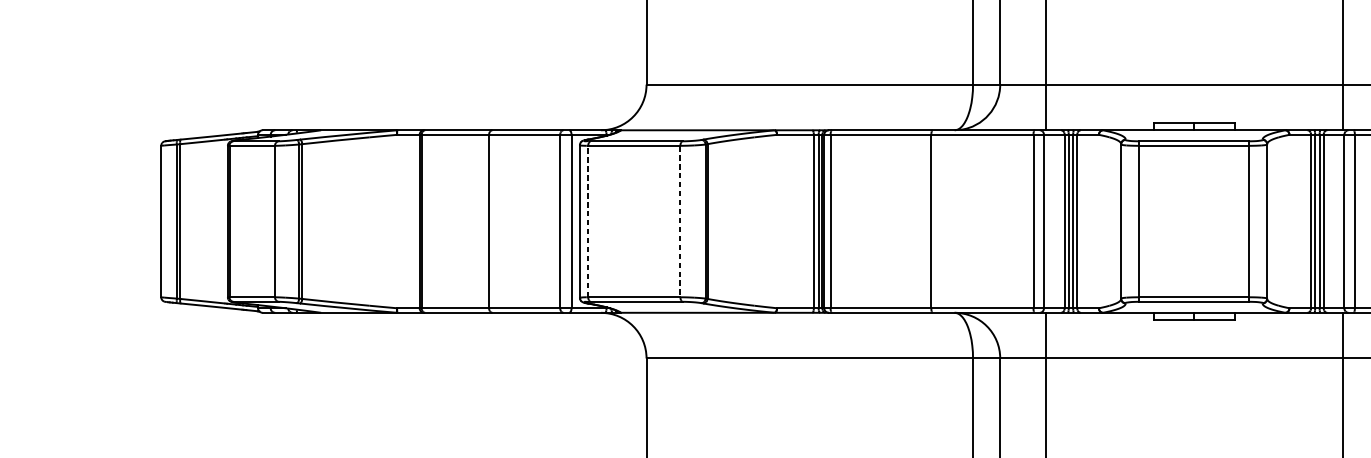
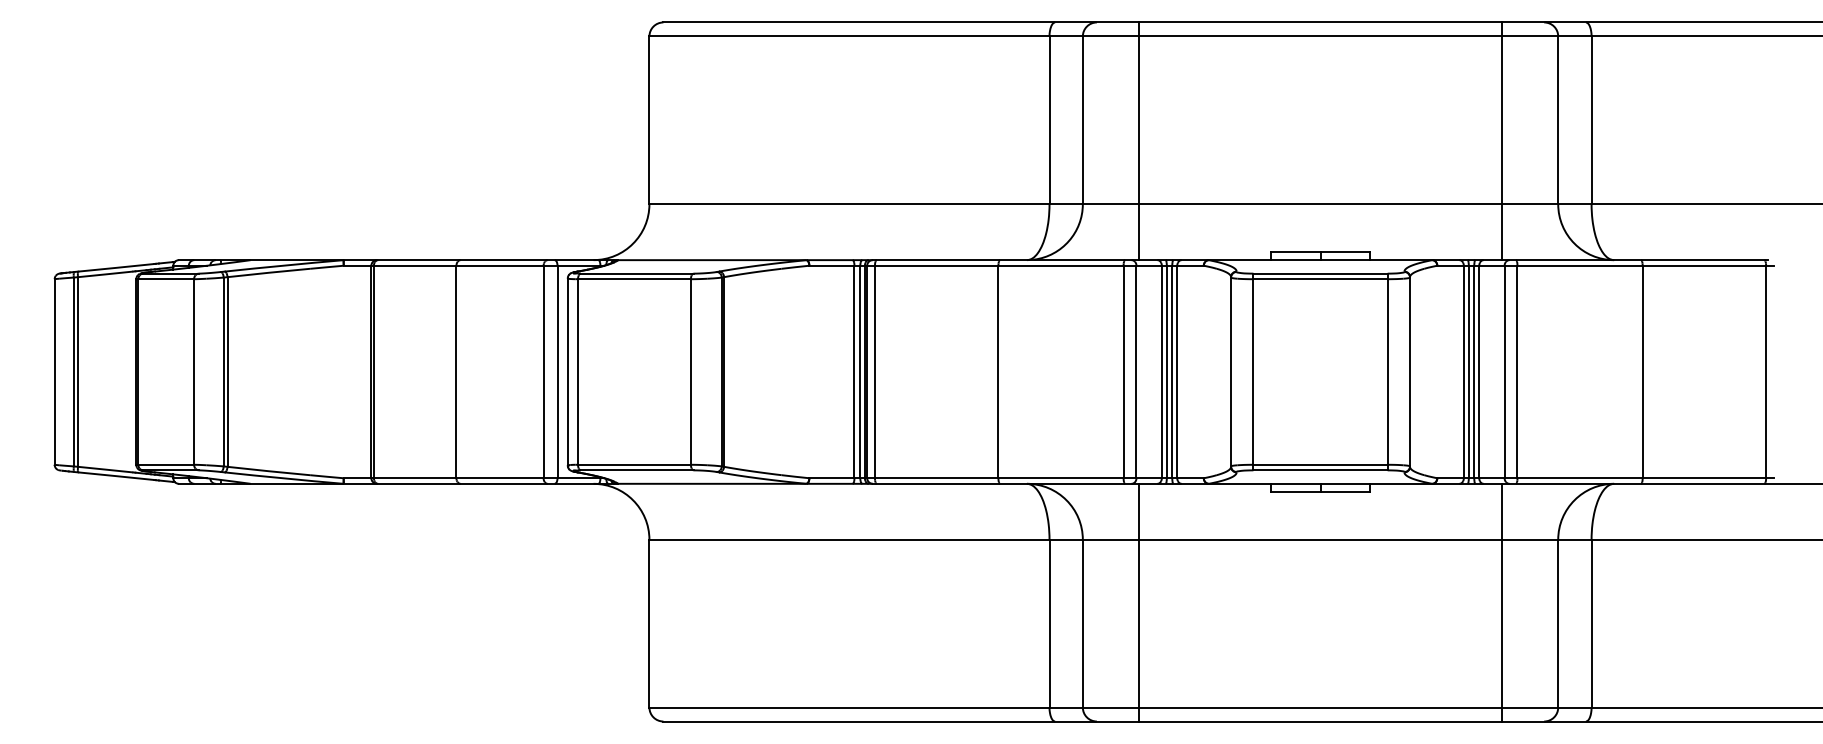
line: (588, 221) -> (578, 372), dashed -> solid
line: (680, 221) -> (690, 372), dashed -> solid

